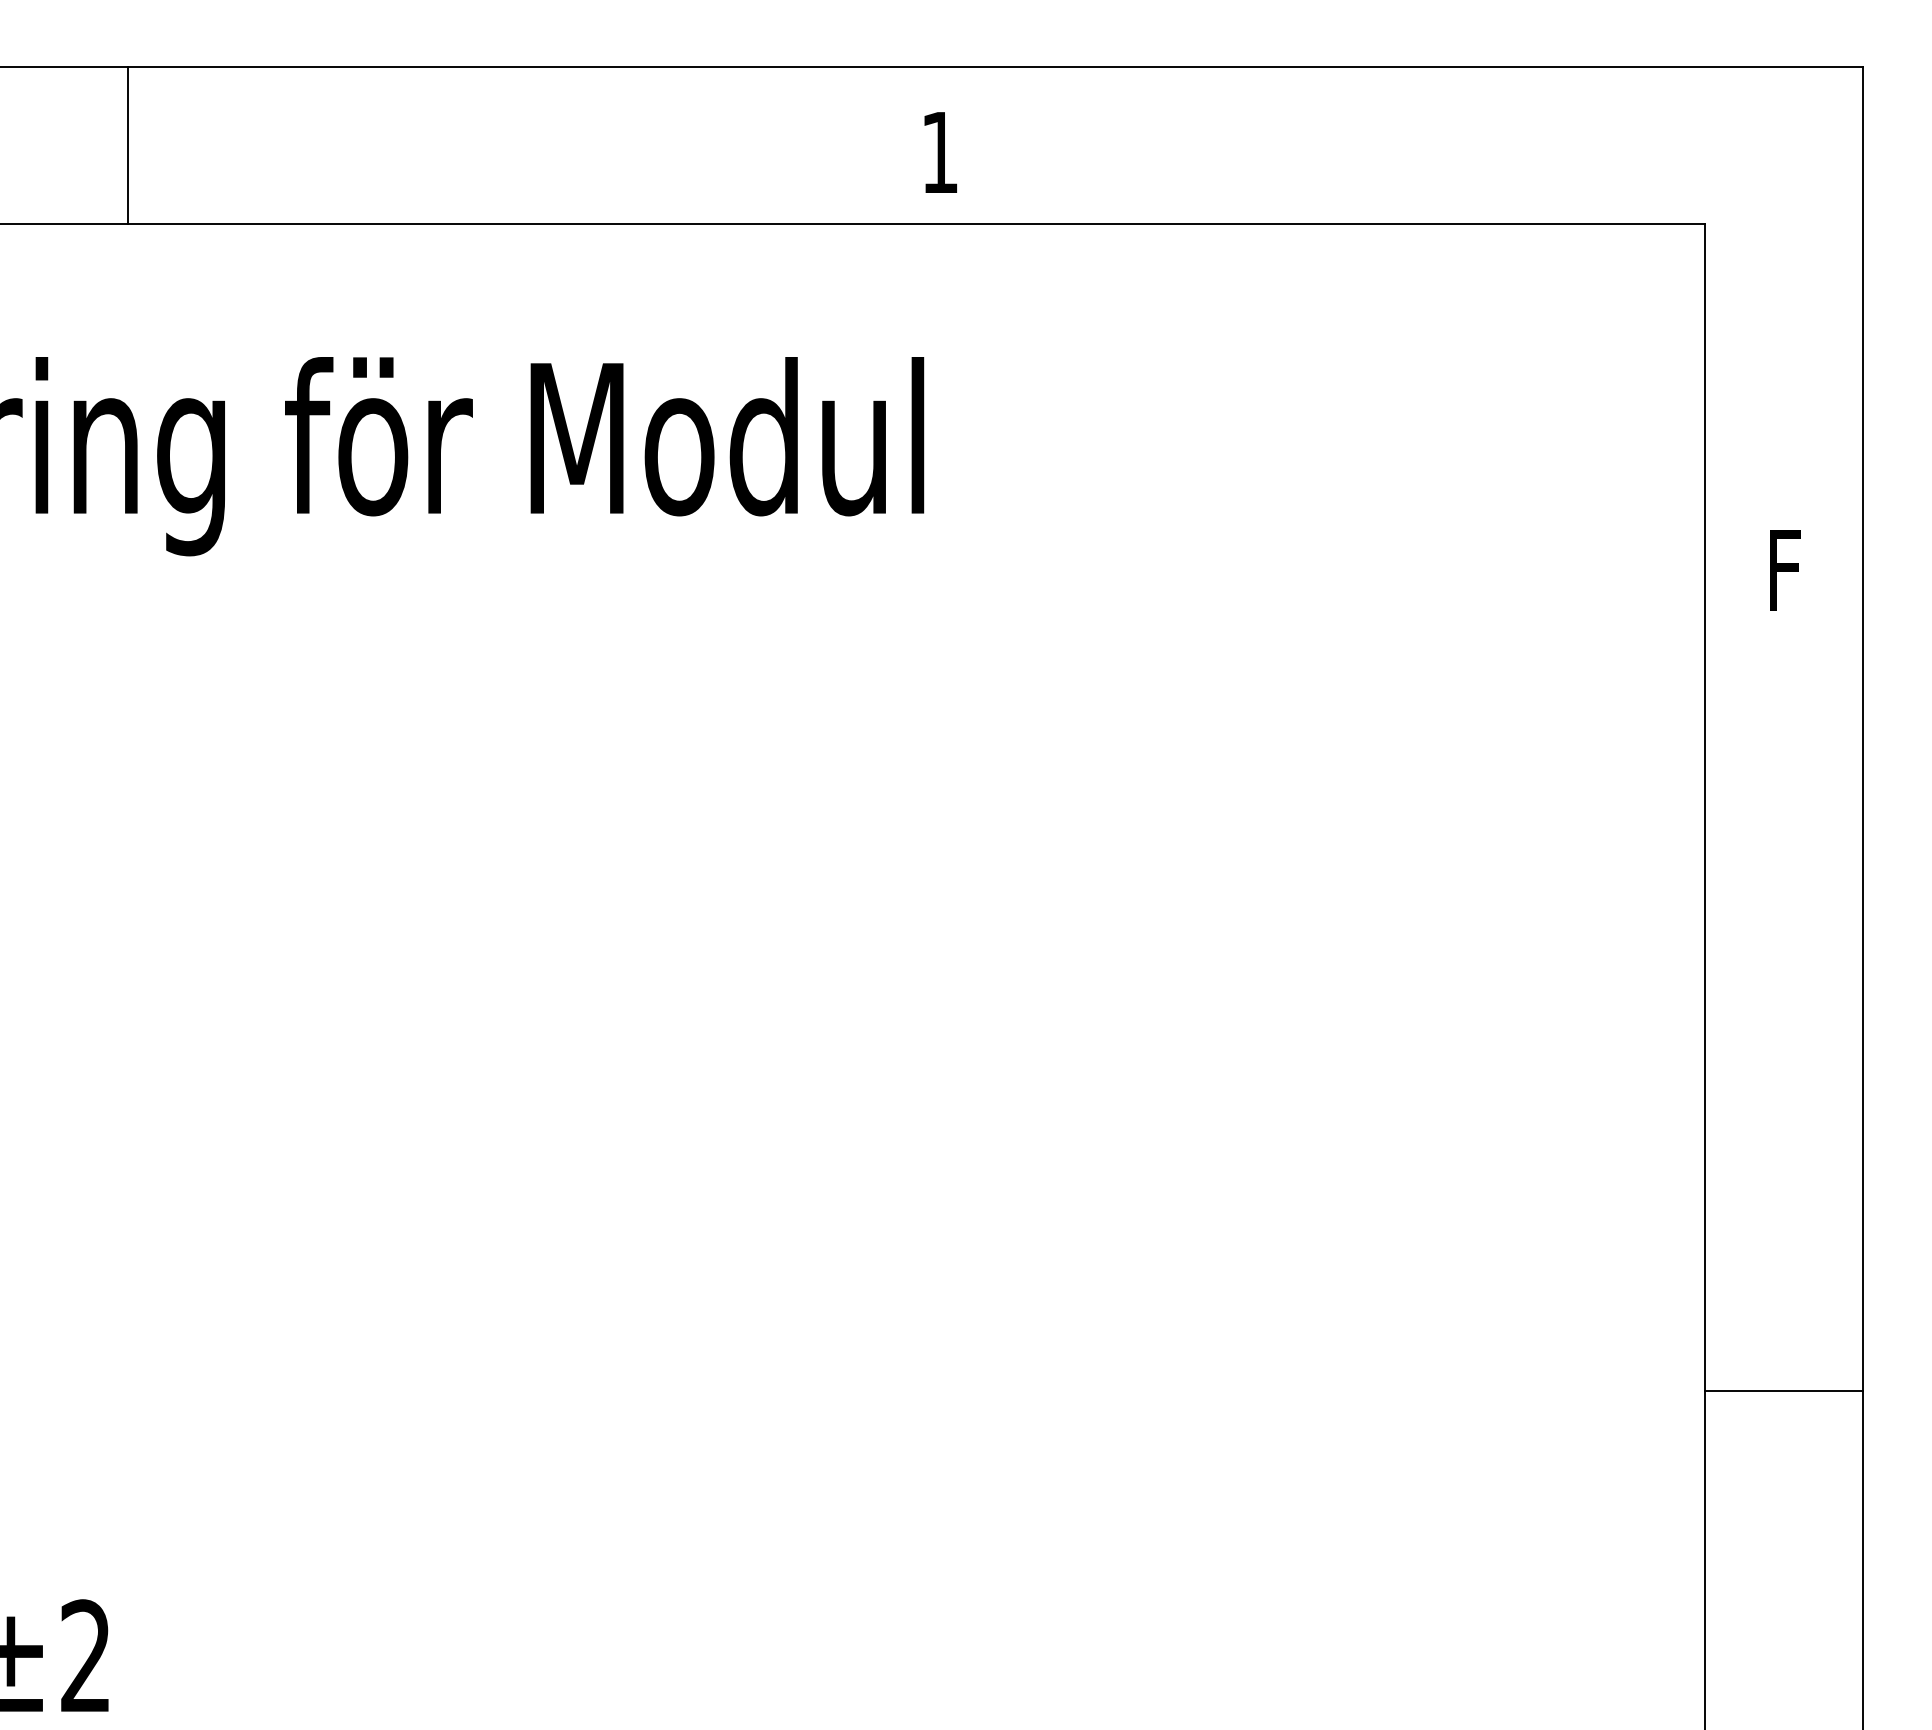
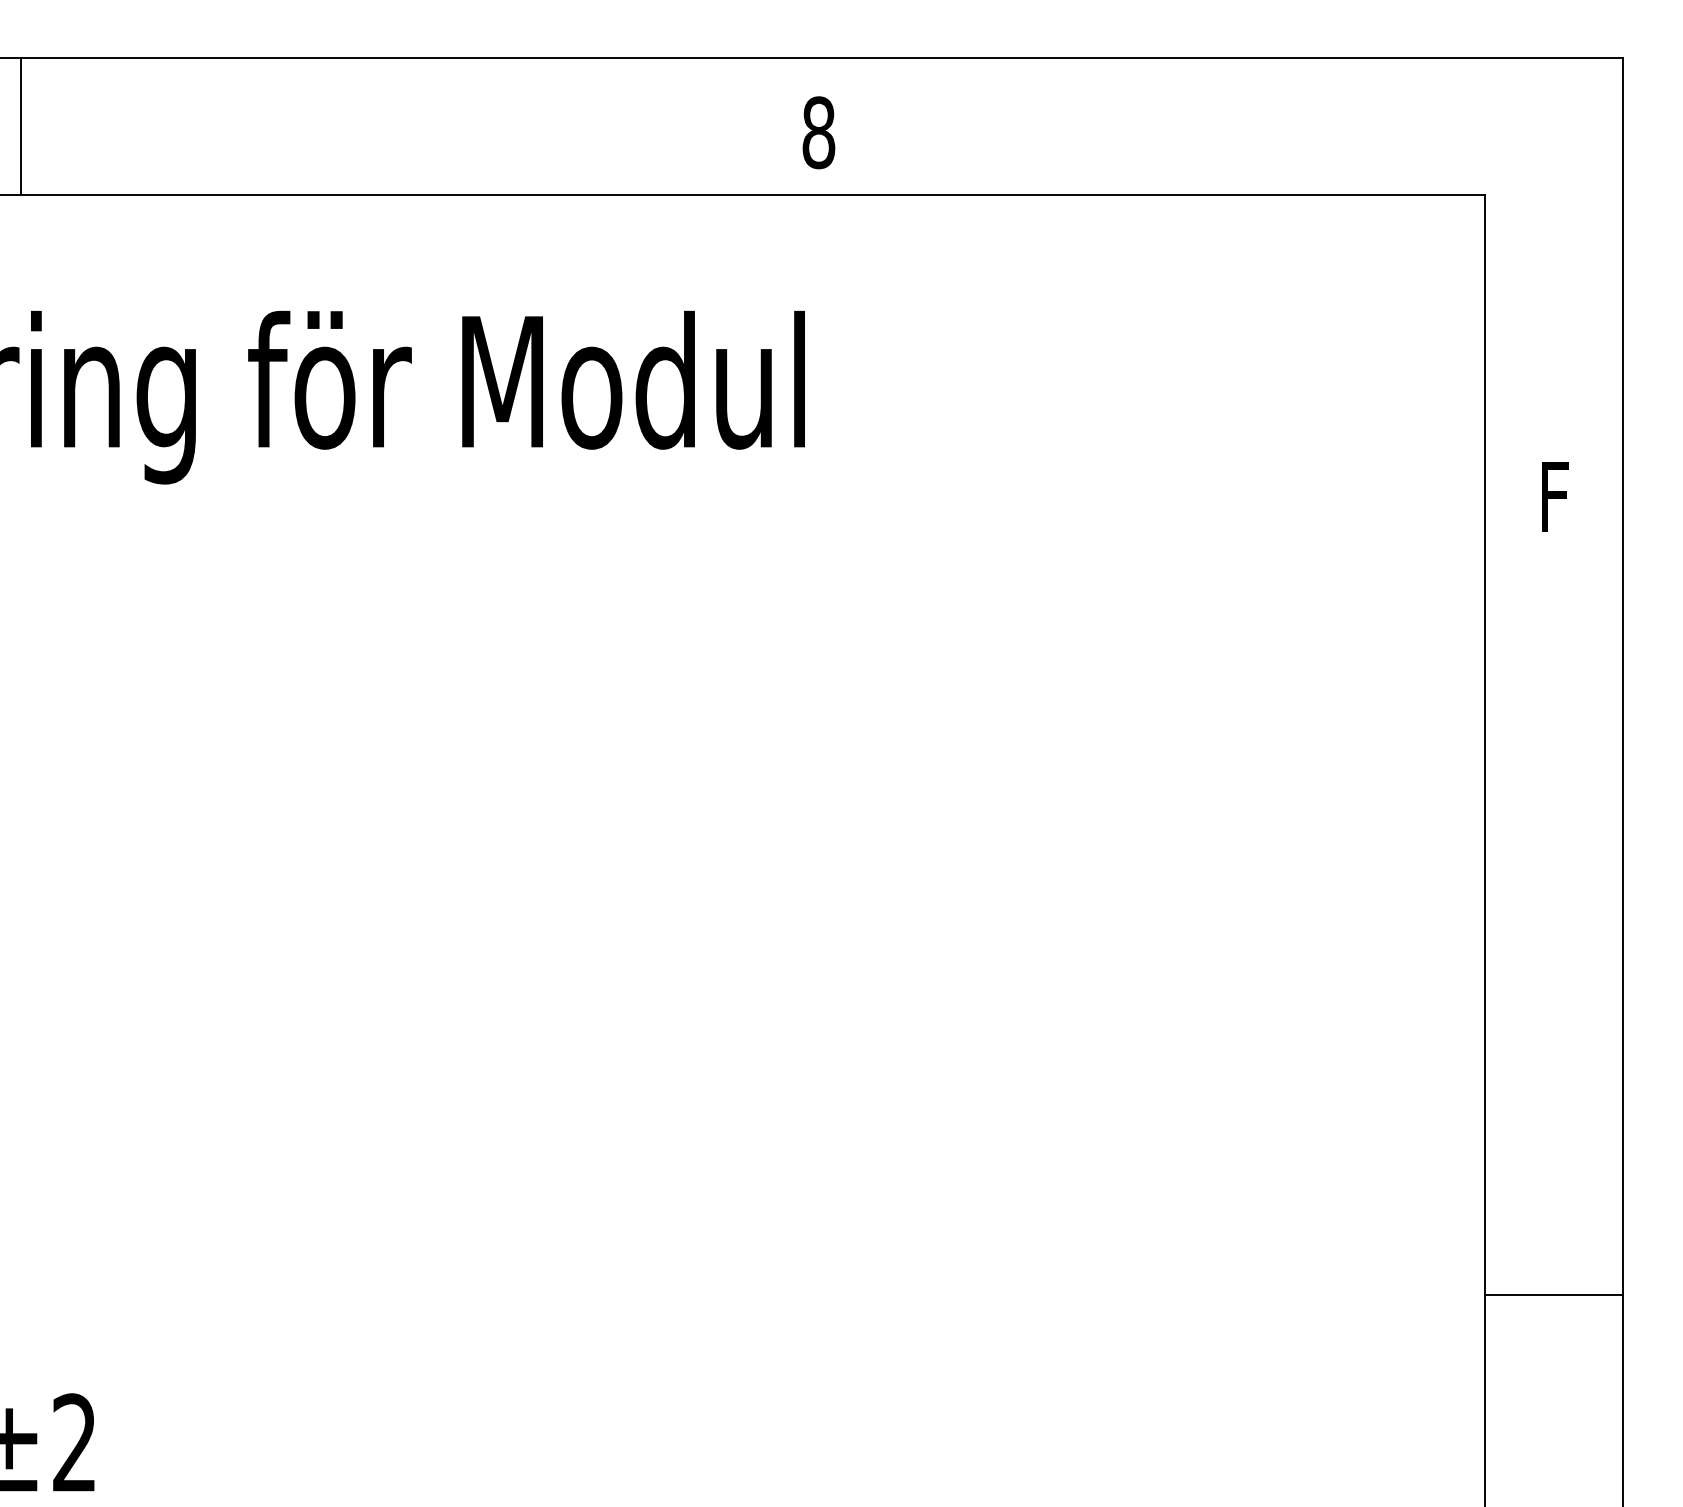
line: (127, 145) -> (21, 126), moved
text: (939, 152) -> (818, 132), 1 -> 8
line: (1783, 1391) -> (1553, 1295), moved

